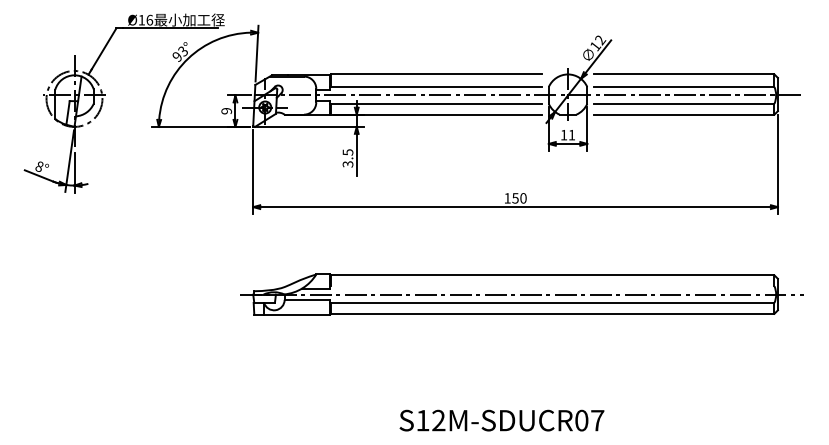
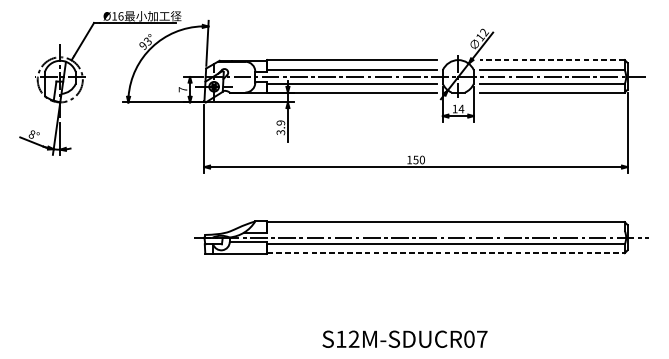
line: (683, 74) -> (551, 60), solid -> dashed
text: (226, 111) -> (182, 89), 9 -> 7
text: (571, 135) -> (461, 109), 11 -> 14
text: (347, 152) -> (280, 123), 3.5 -> 3.9
line: (552, 313) -> (445, 252), solid -> dashed

